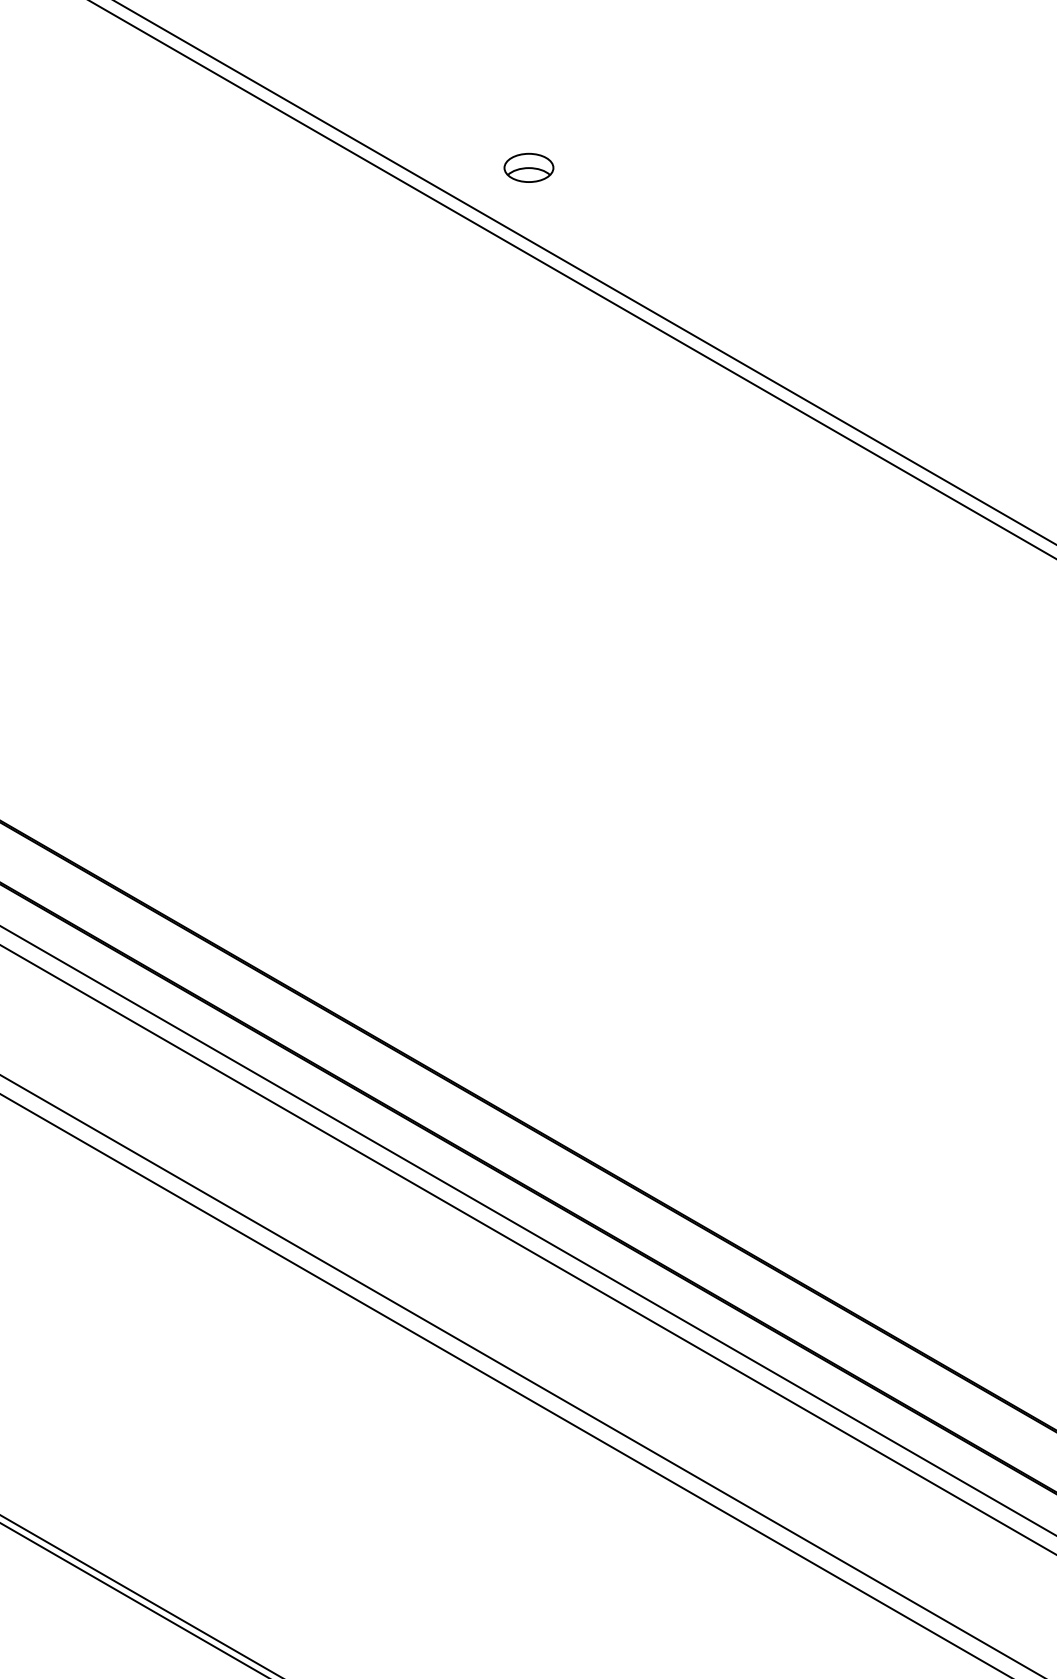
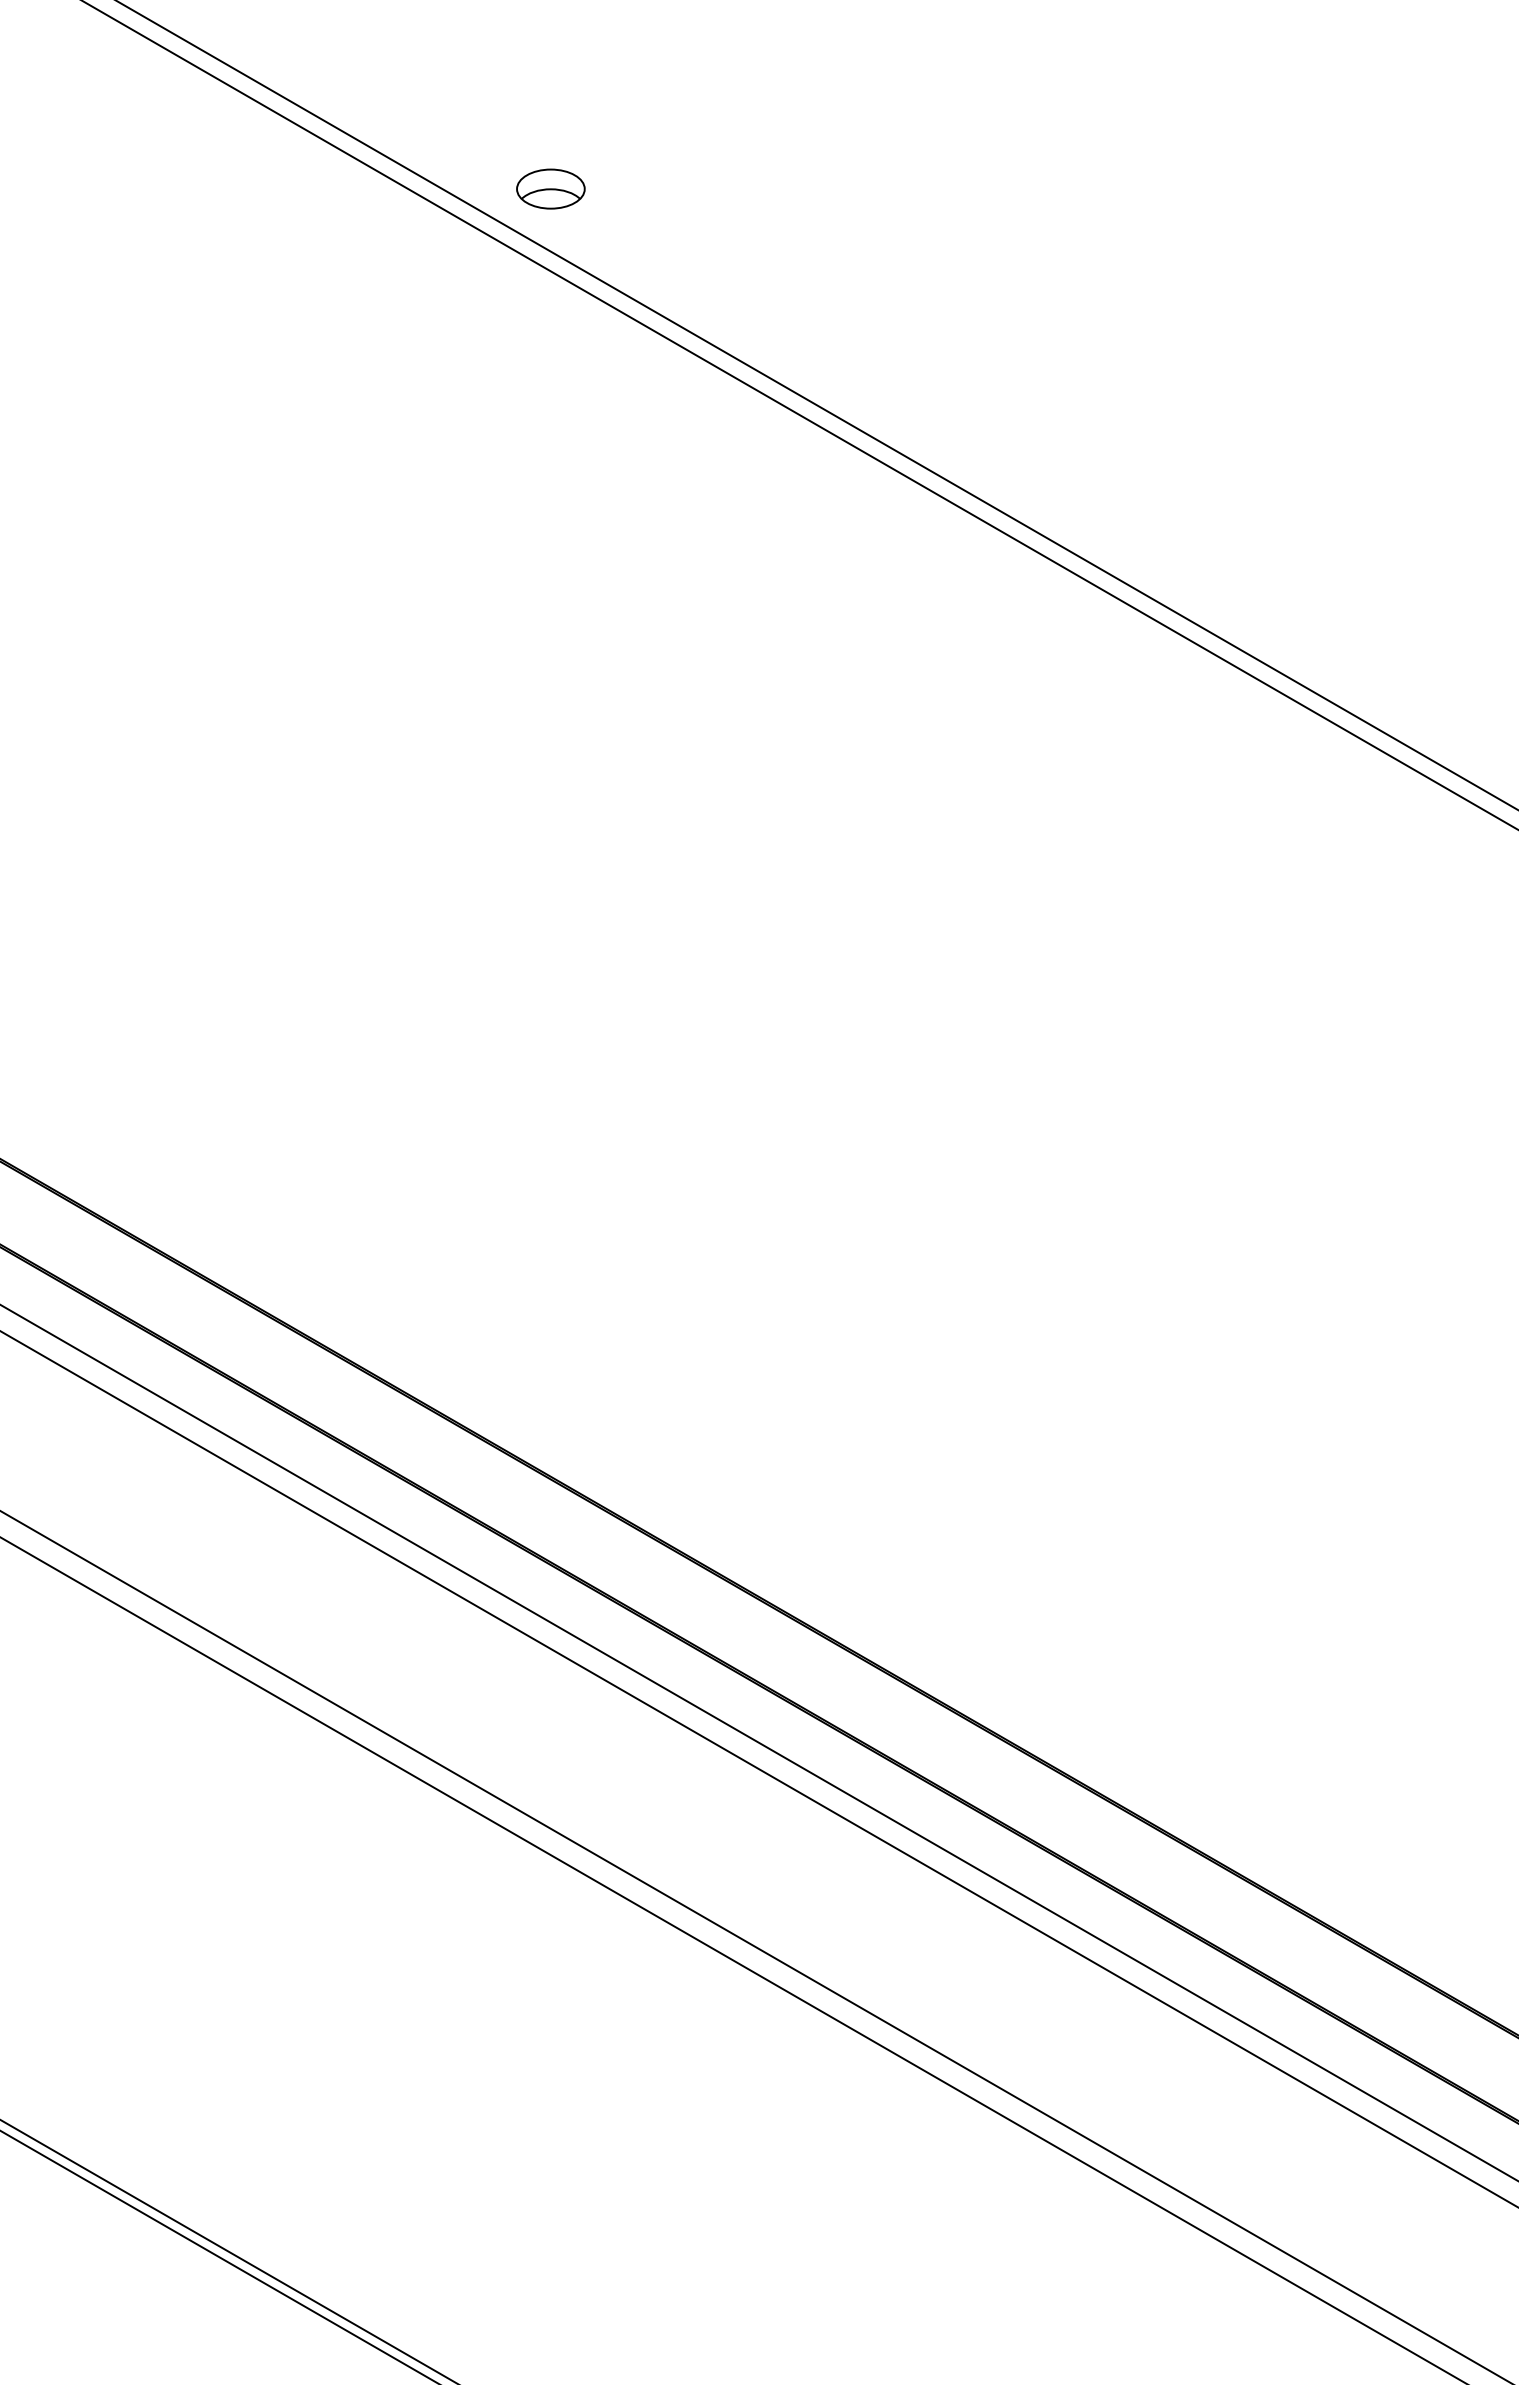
part: (528, 167) -> (550, 188), moved

